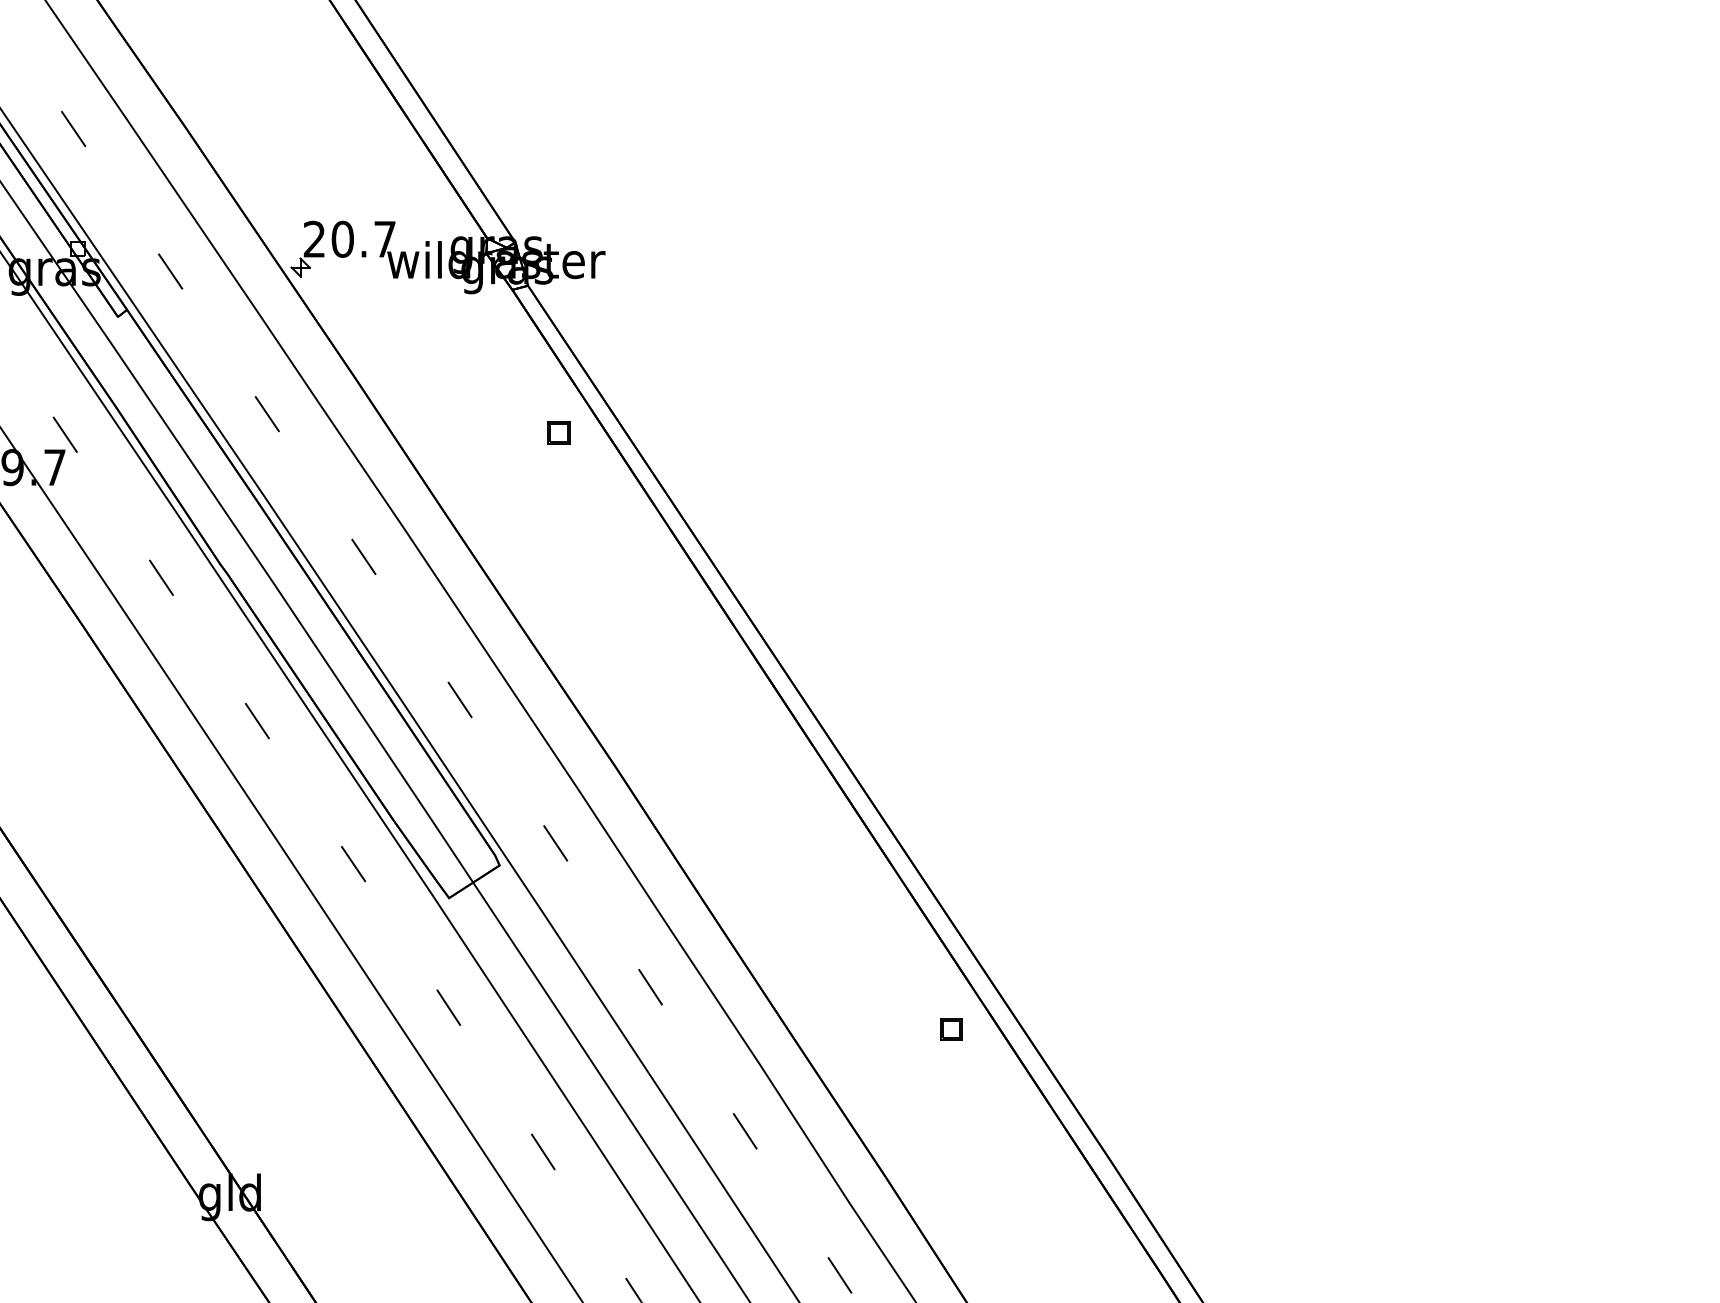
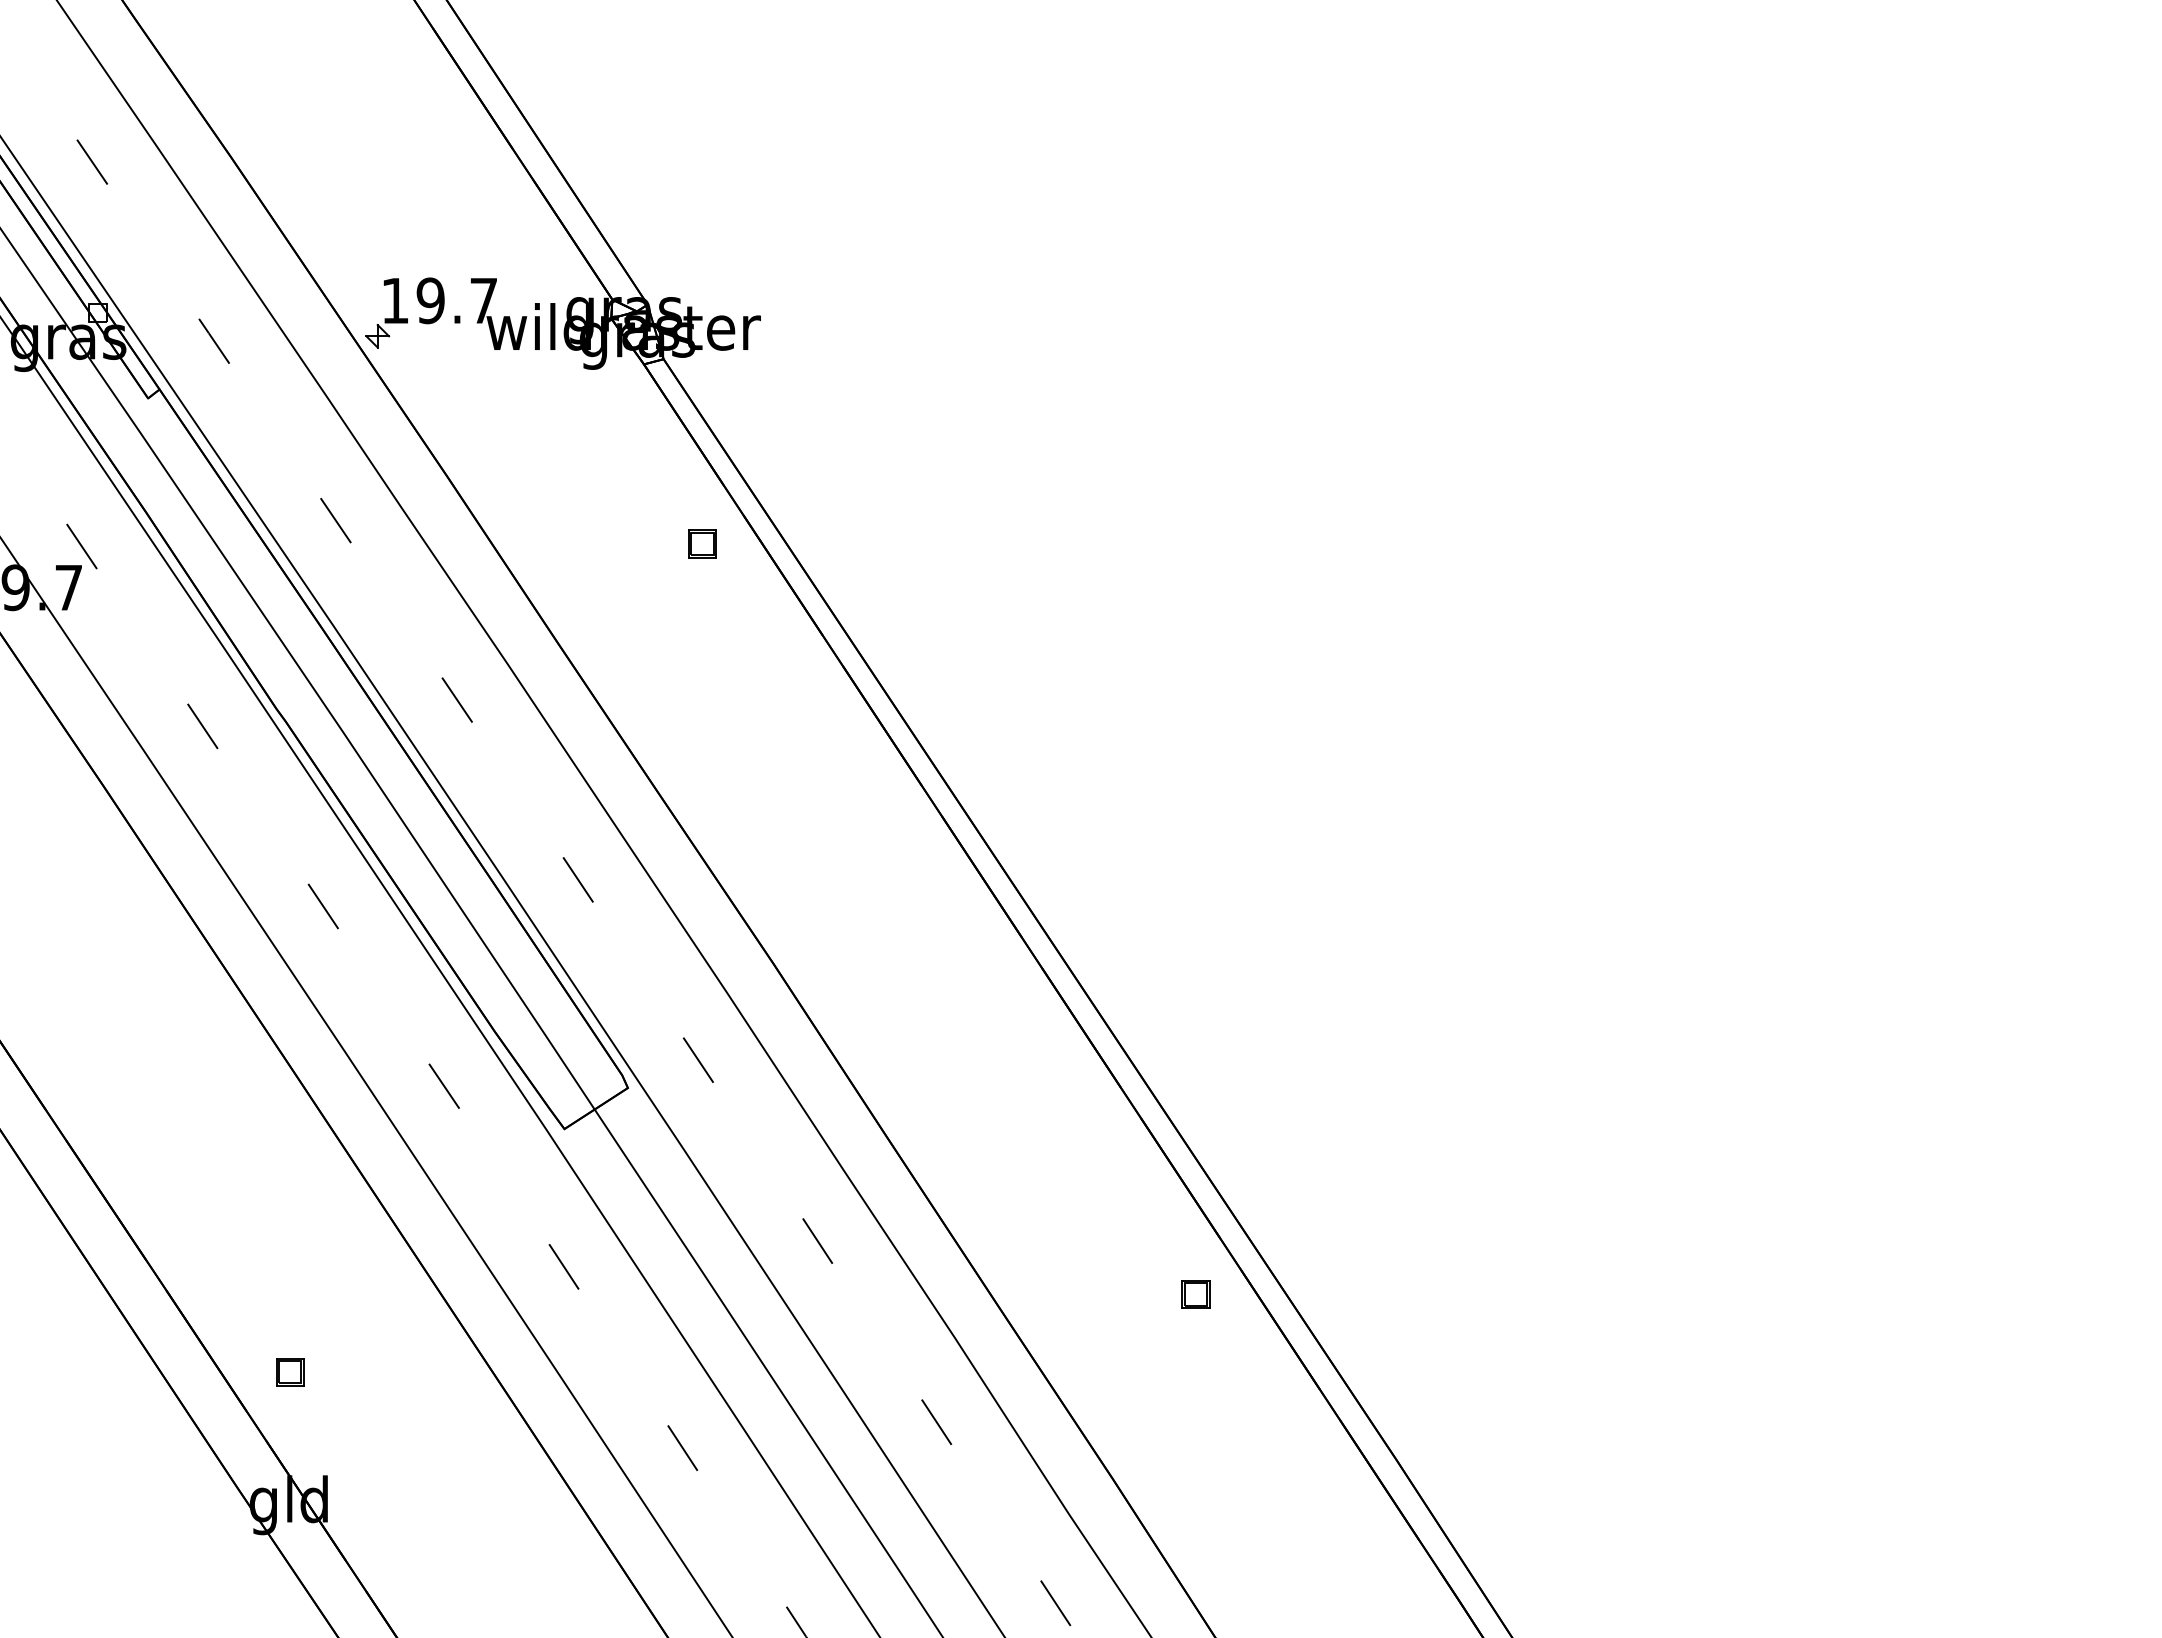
text: (328, 238) -> (412, 299), 20.7 -> 19.7
part: (230, 1091) -> (289, 1372), added

